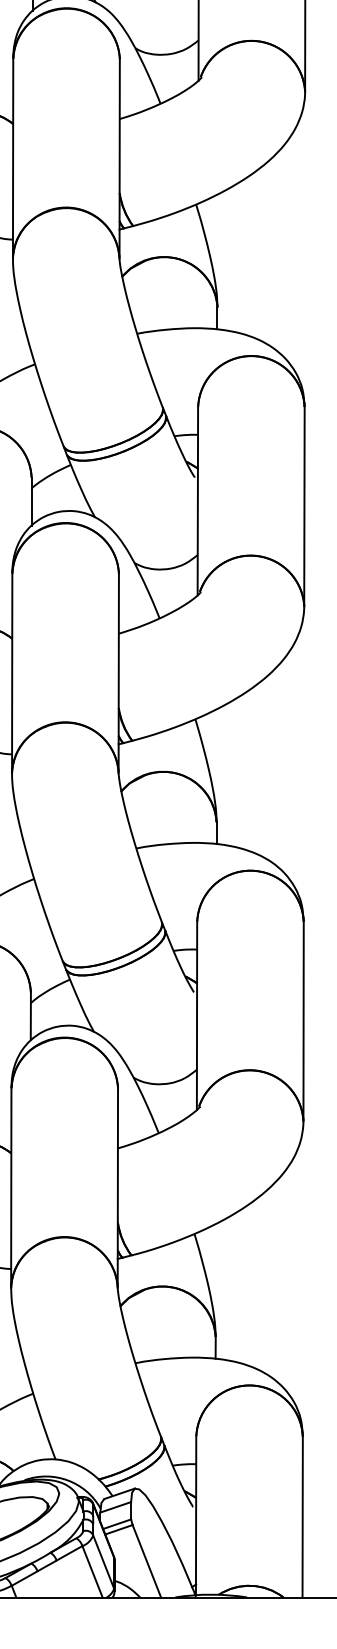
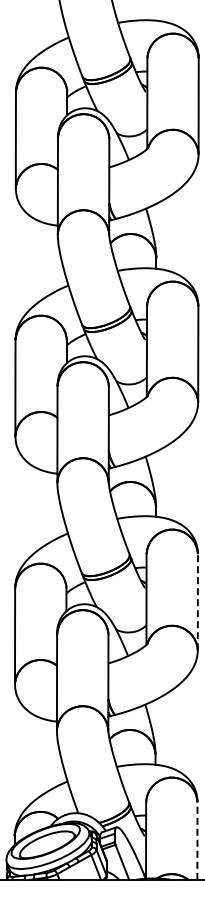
line: (302, 1019) -> (197, 601), solid -> dashed
line: (302, 1515) -> (197, 840), solid -> dashed

